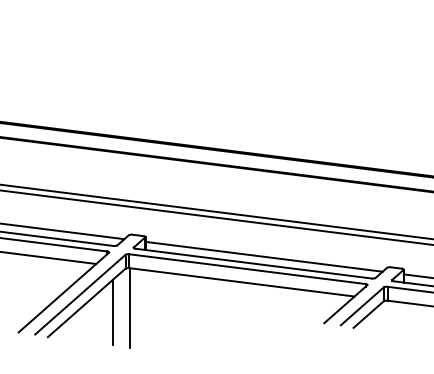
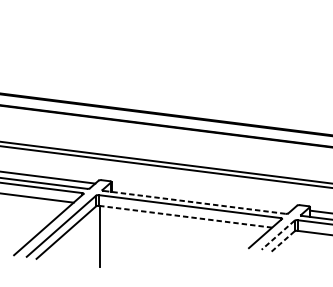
line: (263, 256) -> (202, 196), removed
line: (253, 263) -> (194, 202), solid -> dashed
line: (241, 282) -> (185, 216), solid -> dashed
line: (362, 306) -> (278, 235), solid -> dashed
line: (112, 312) -> (86, 239), removed
line: (368, 314) -> (282, 241), solid -> dashed

